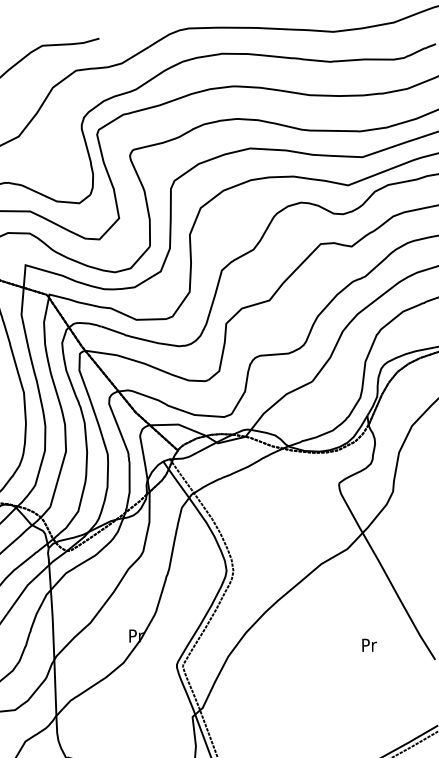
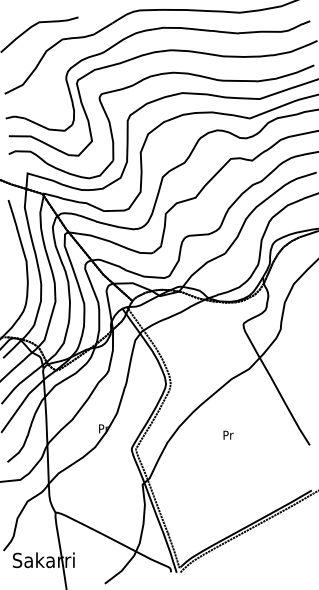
text: (369, 644) -> (228, 434), moved

